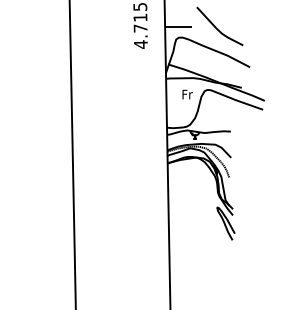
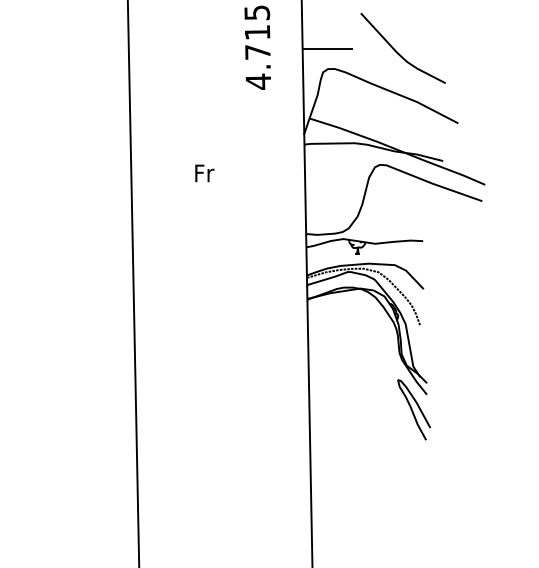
text: (187, 94) -> (204, 173), moved

